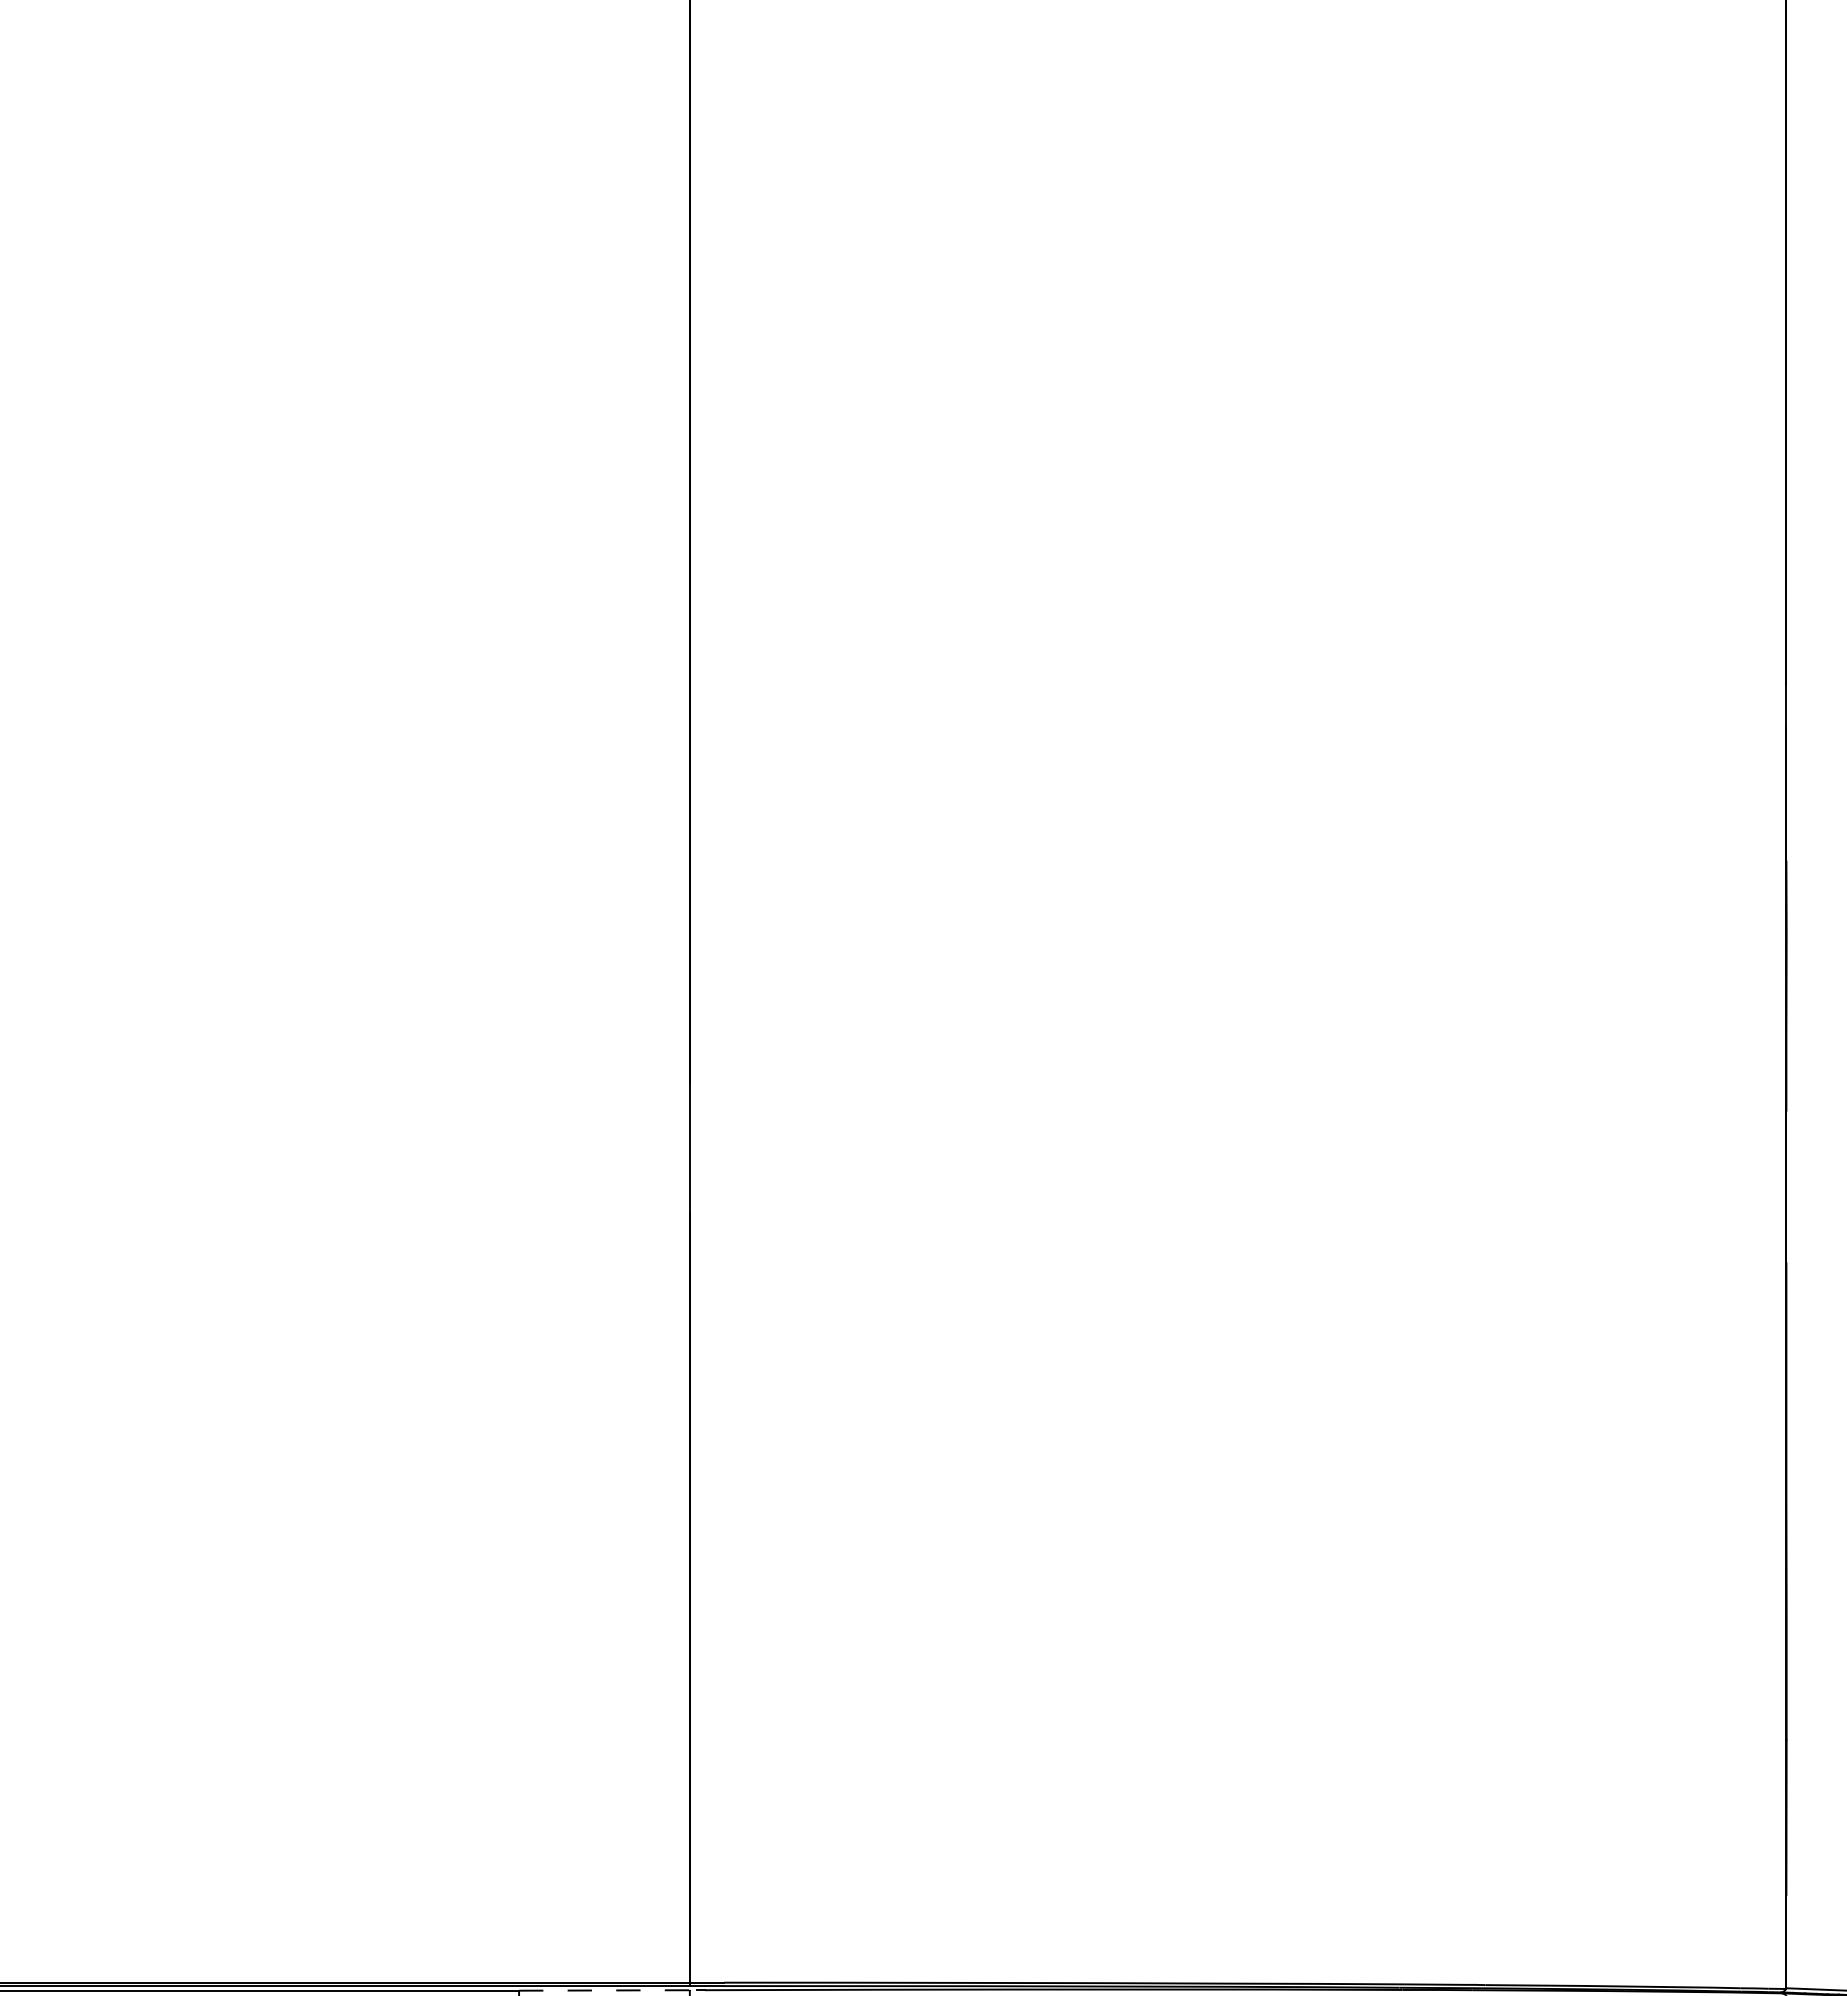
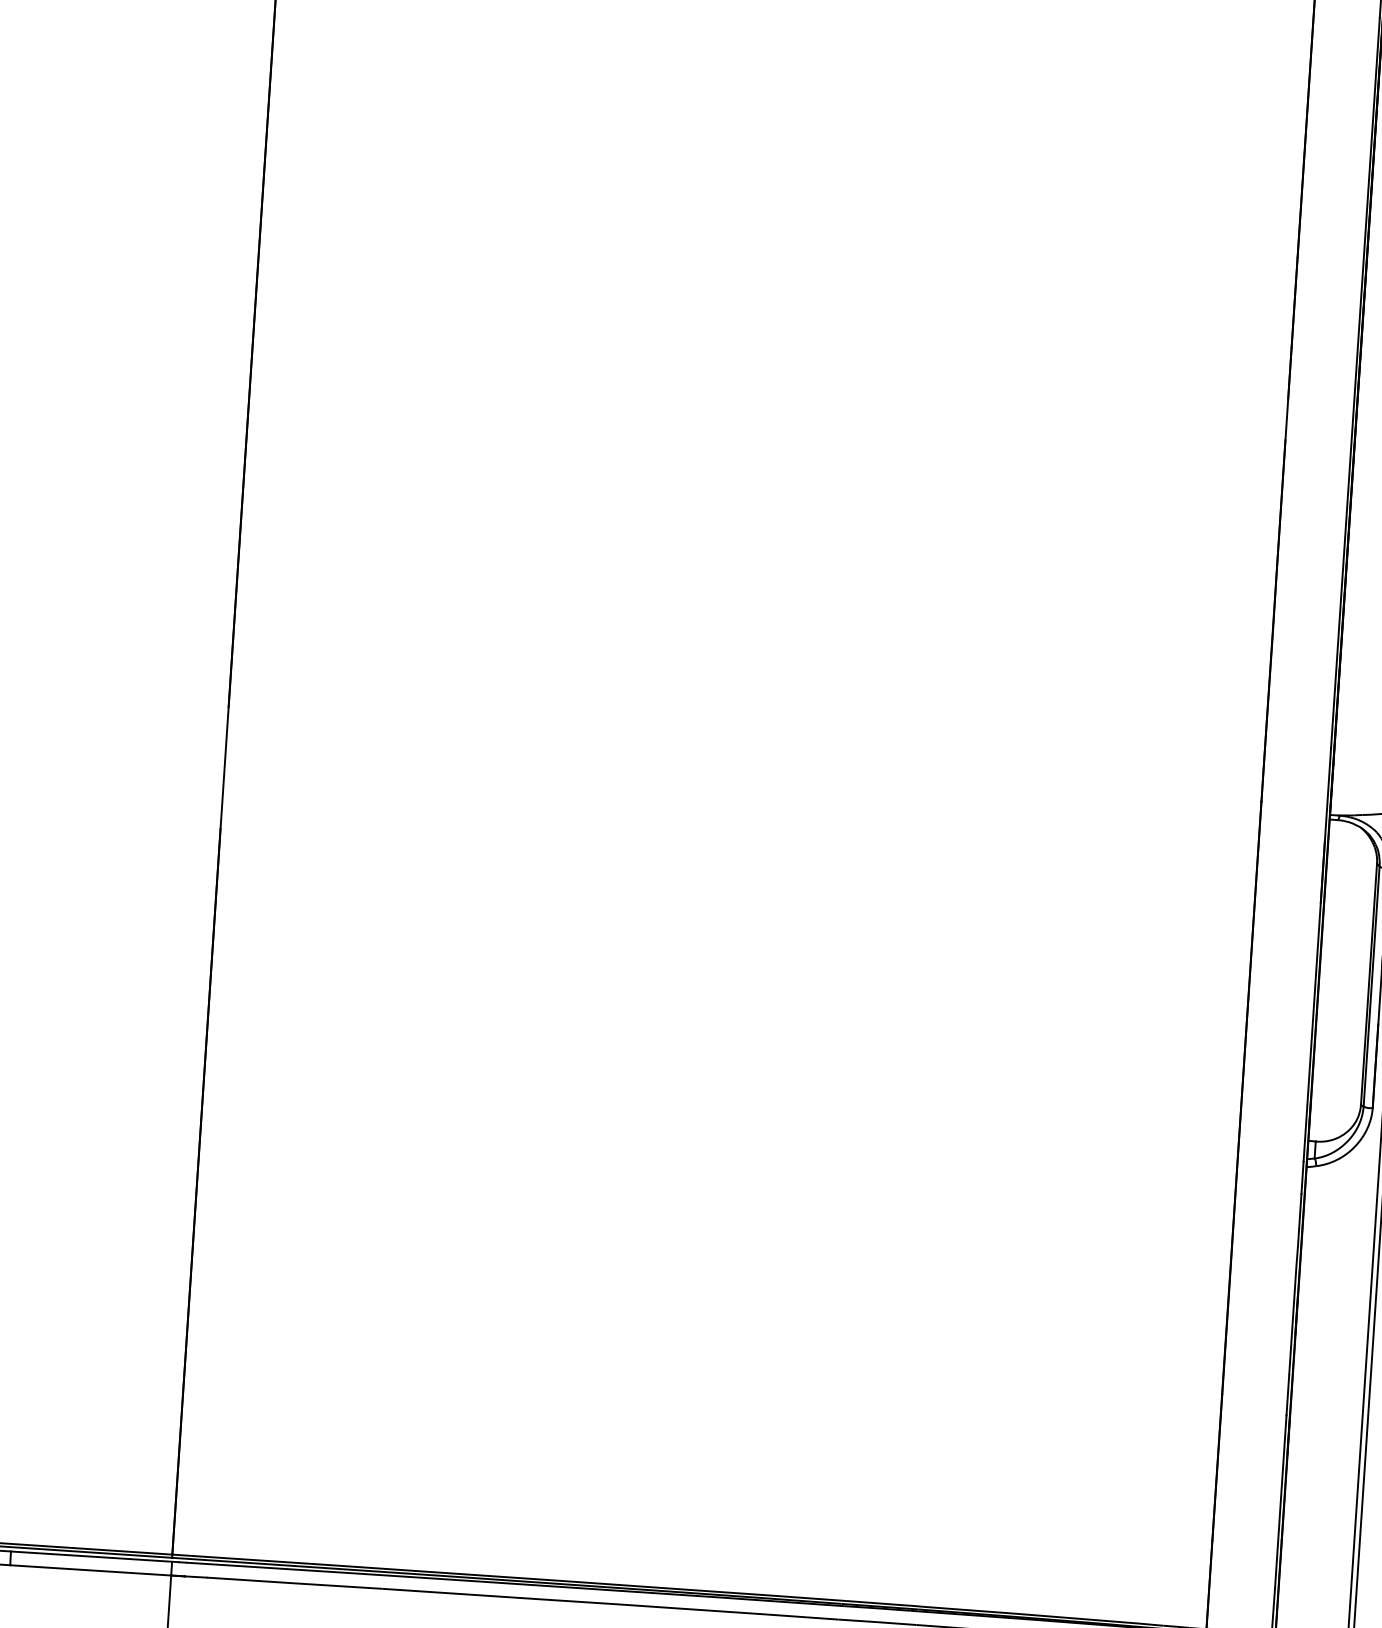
line: (608, 1990) -> (95, 1556), dashed -> solid

